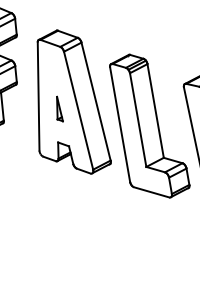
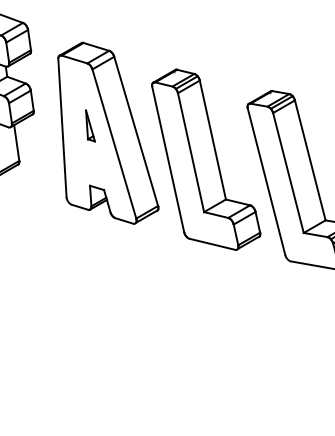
part: (60, 108) -> (90, 125), moved

